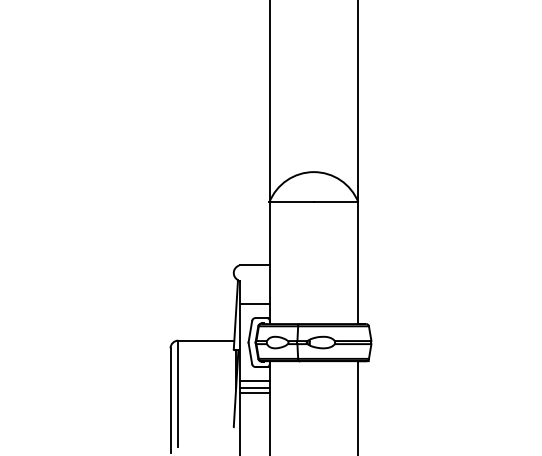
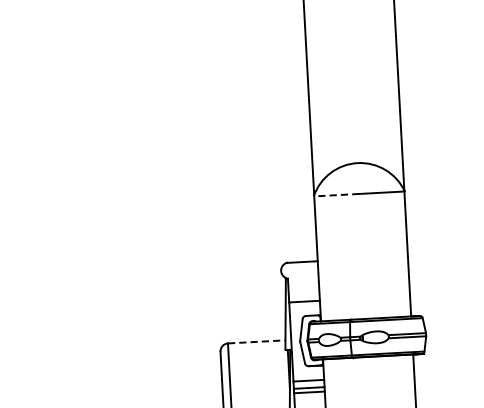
line: (291, 202) -> (336, 195), solid -> dashed
line: (206, 340) -> (256, 341), solid -> dashed

